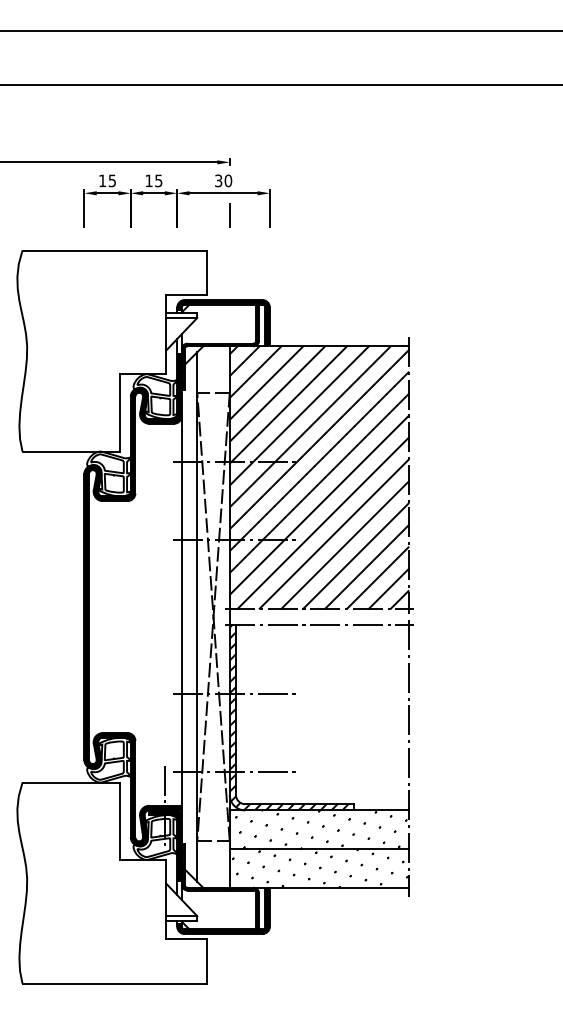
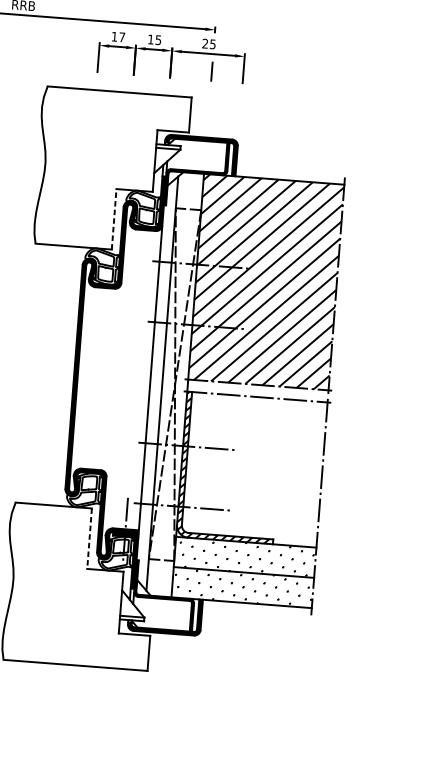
text: (111, 180) -> (121, 37), 15 -> 17
text: (223, 180) -> (209, 43), 30 -> 25
line: (119, 412) -> (113, 218), solid -> dashed
line: (119, 821) -> (89, 538), solid -> dashed

